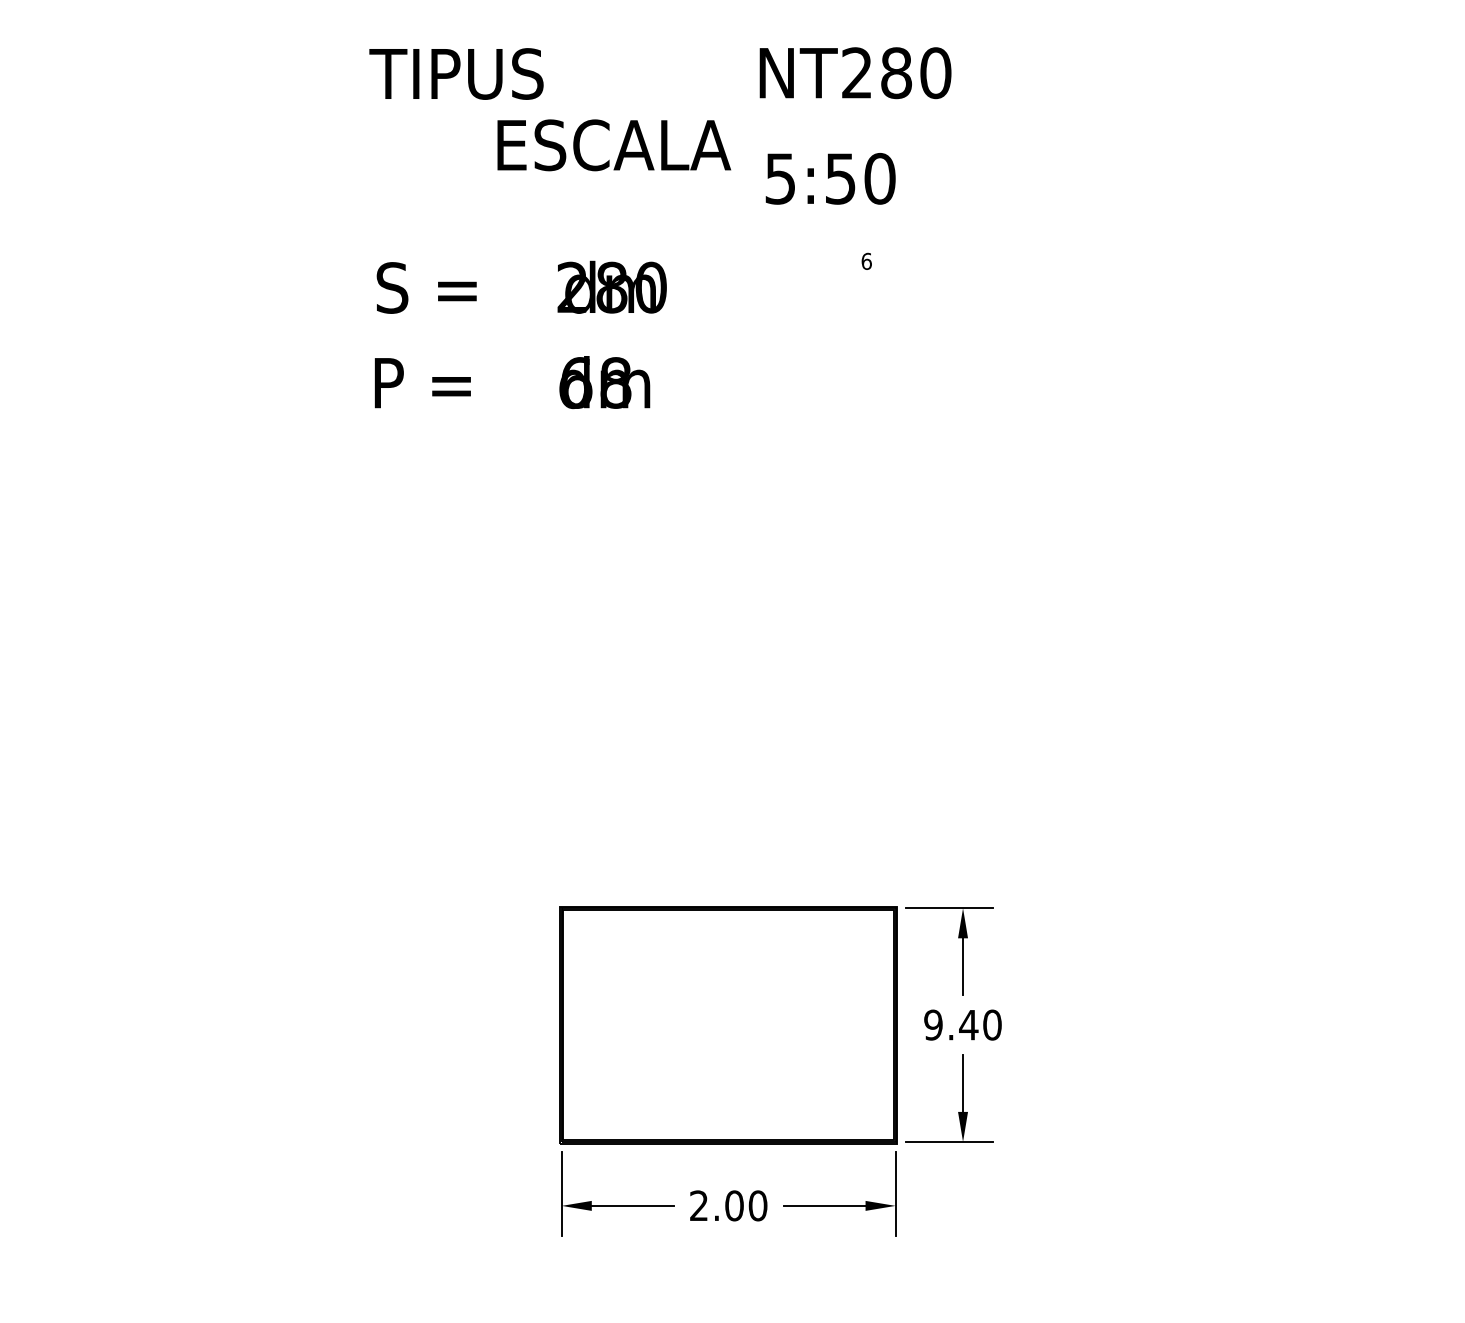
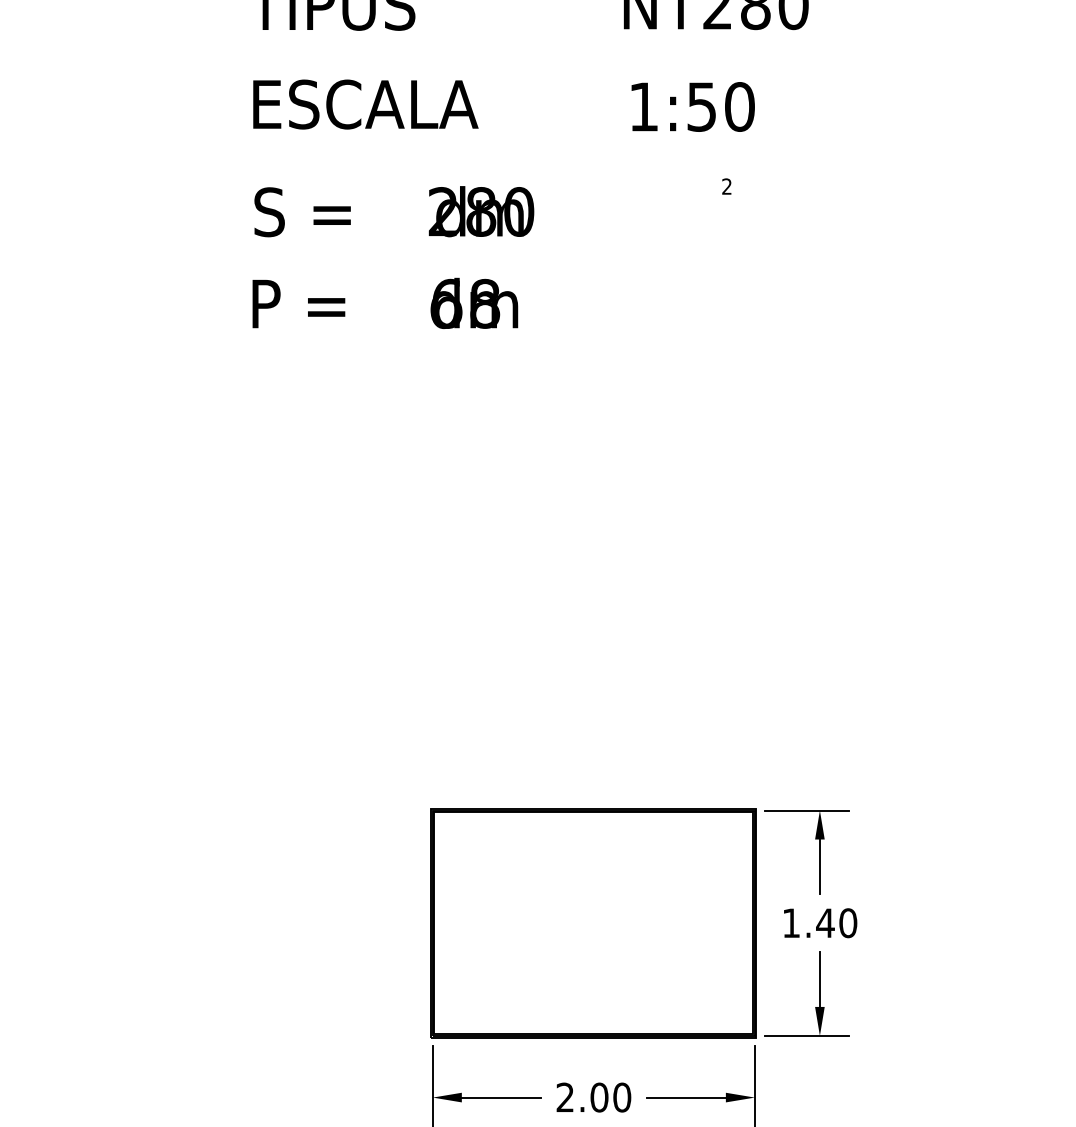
text: (613, 145) -> (365, 104), moved
text: (779, 178) -> (642, 106), 5:50 -> 1:50
text: (866, 260) -> (726, 185), 6 -> 2
text: (933, 1024) -> (791, 922), 9.40 -> 1.40

